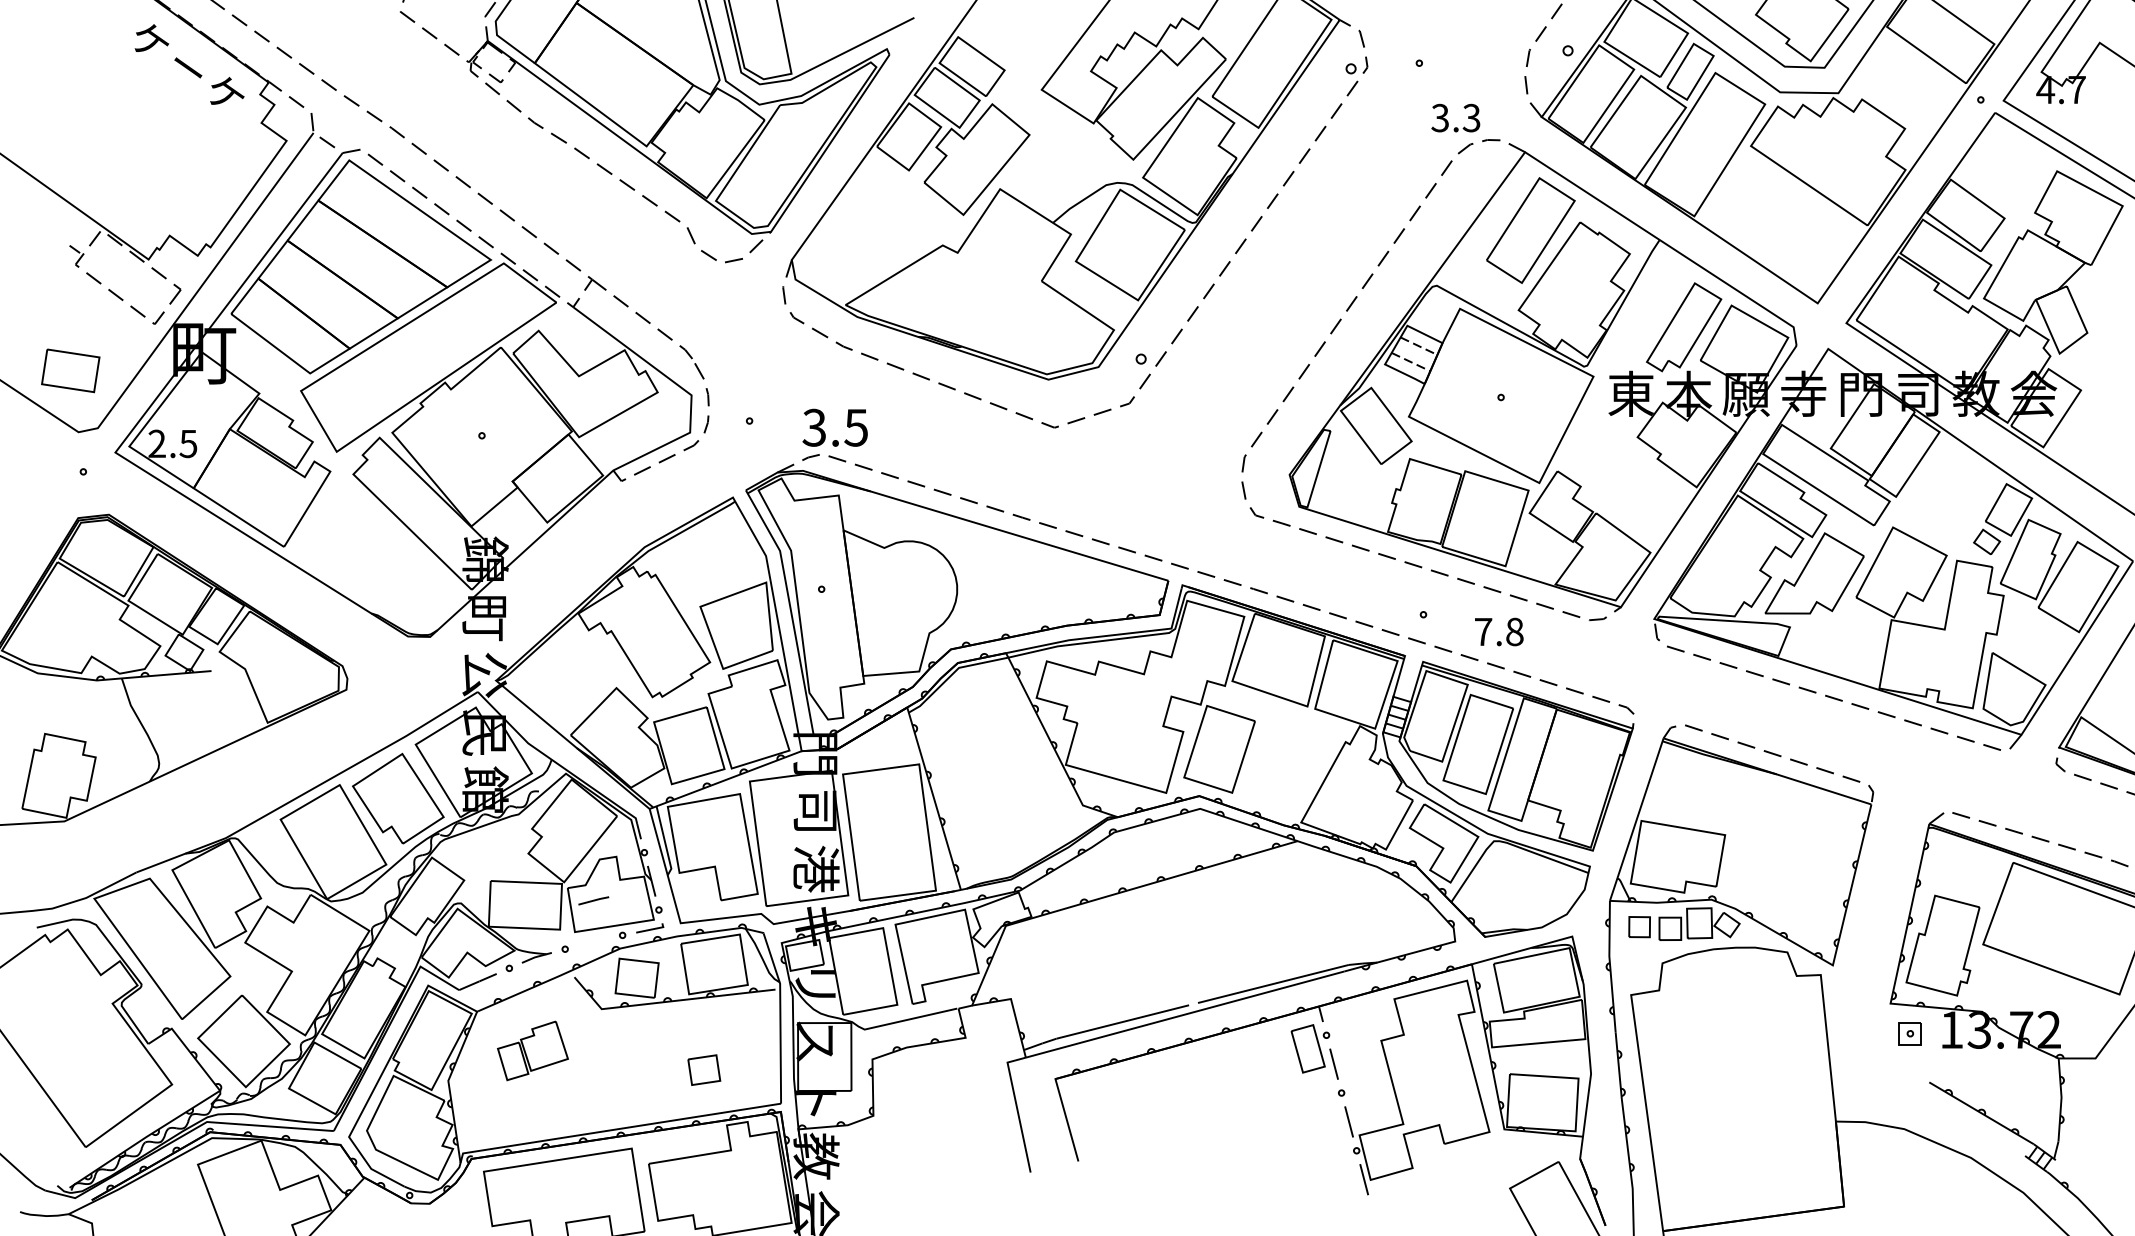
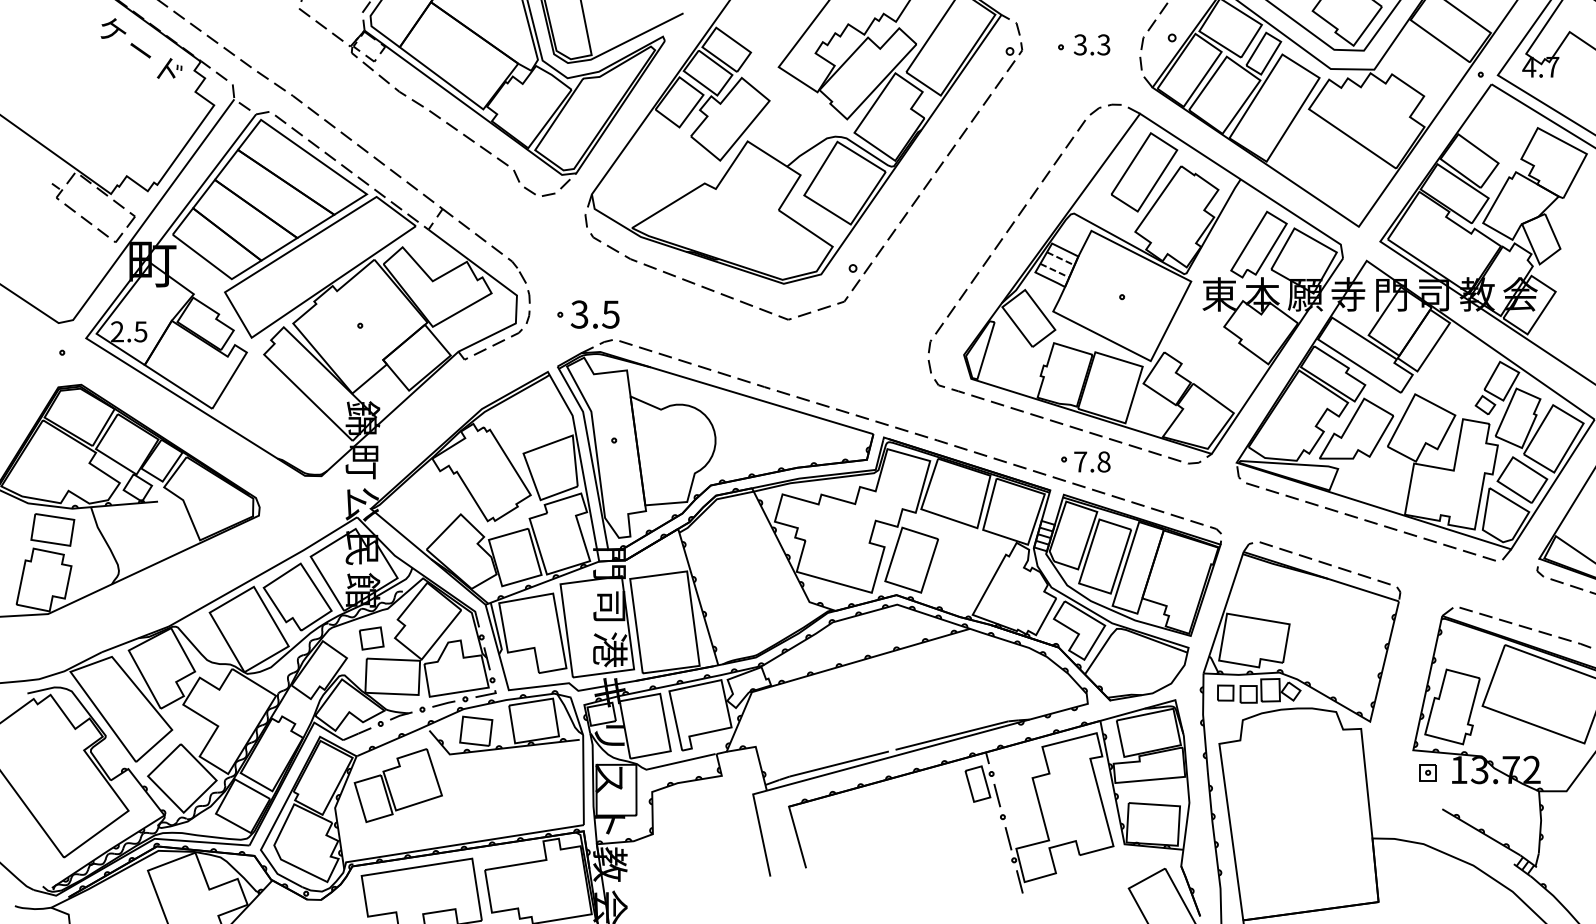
text: (226, 91) -> (169, 68), ケ -> ド
text: (1455, 117) -> (1091, 44), moved
part: (70, 370) -> (52, 529), moved
text: (834, 427) -> (594, 314), moved
text: (1499, 631) -> (1092, 461), moved
part: (2036, 641) -> (1522, 479), added
line: (593, 900) -> (443, 703), moved
part: (532, 1050) -> (398, 785), size x1.67
part: (704, 1069) -> (371, 638), moved

